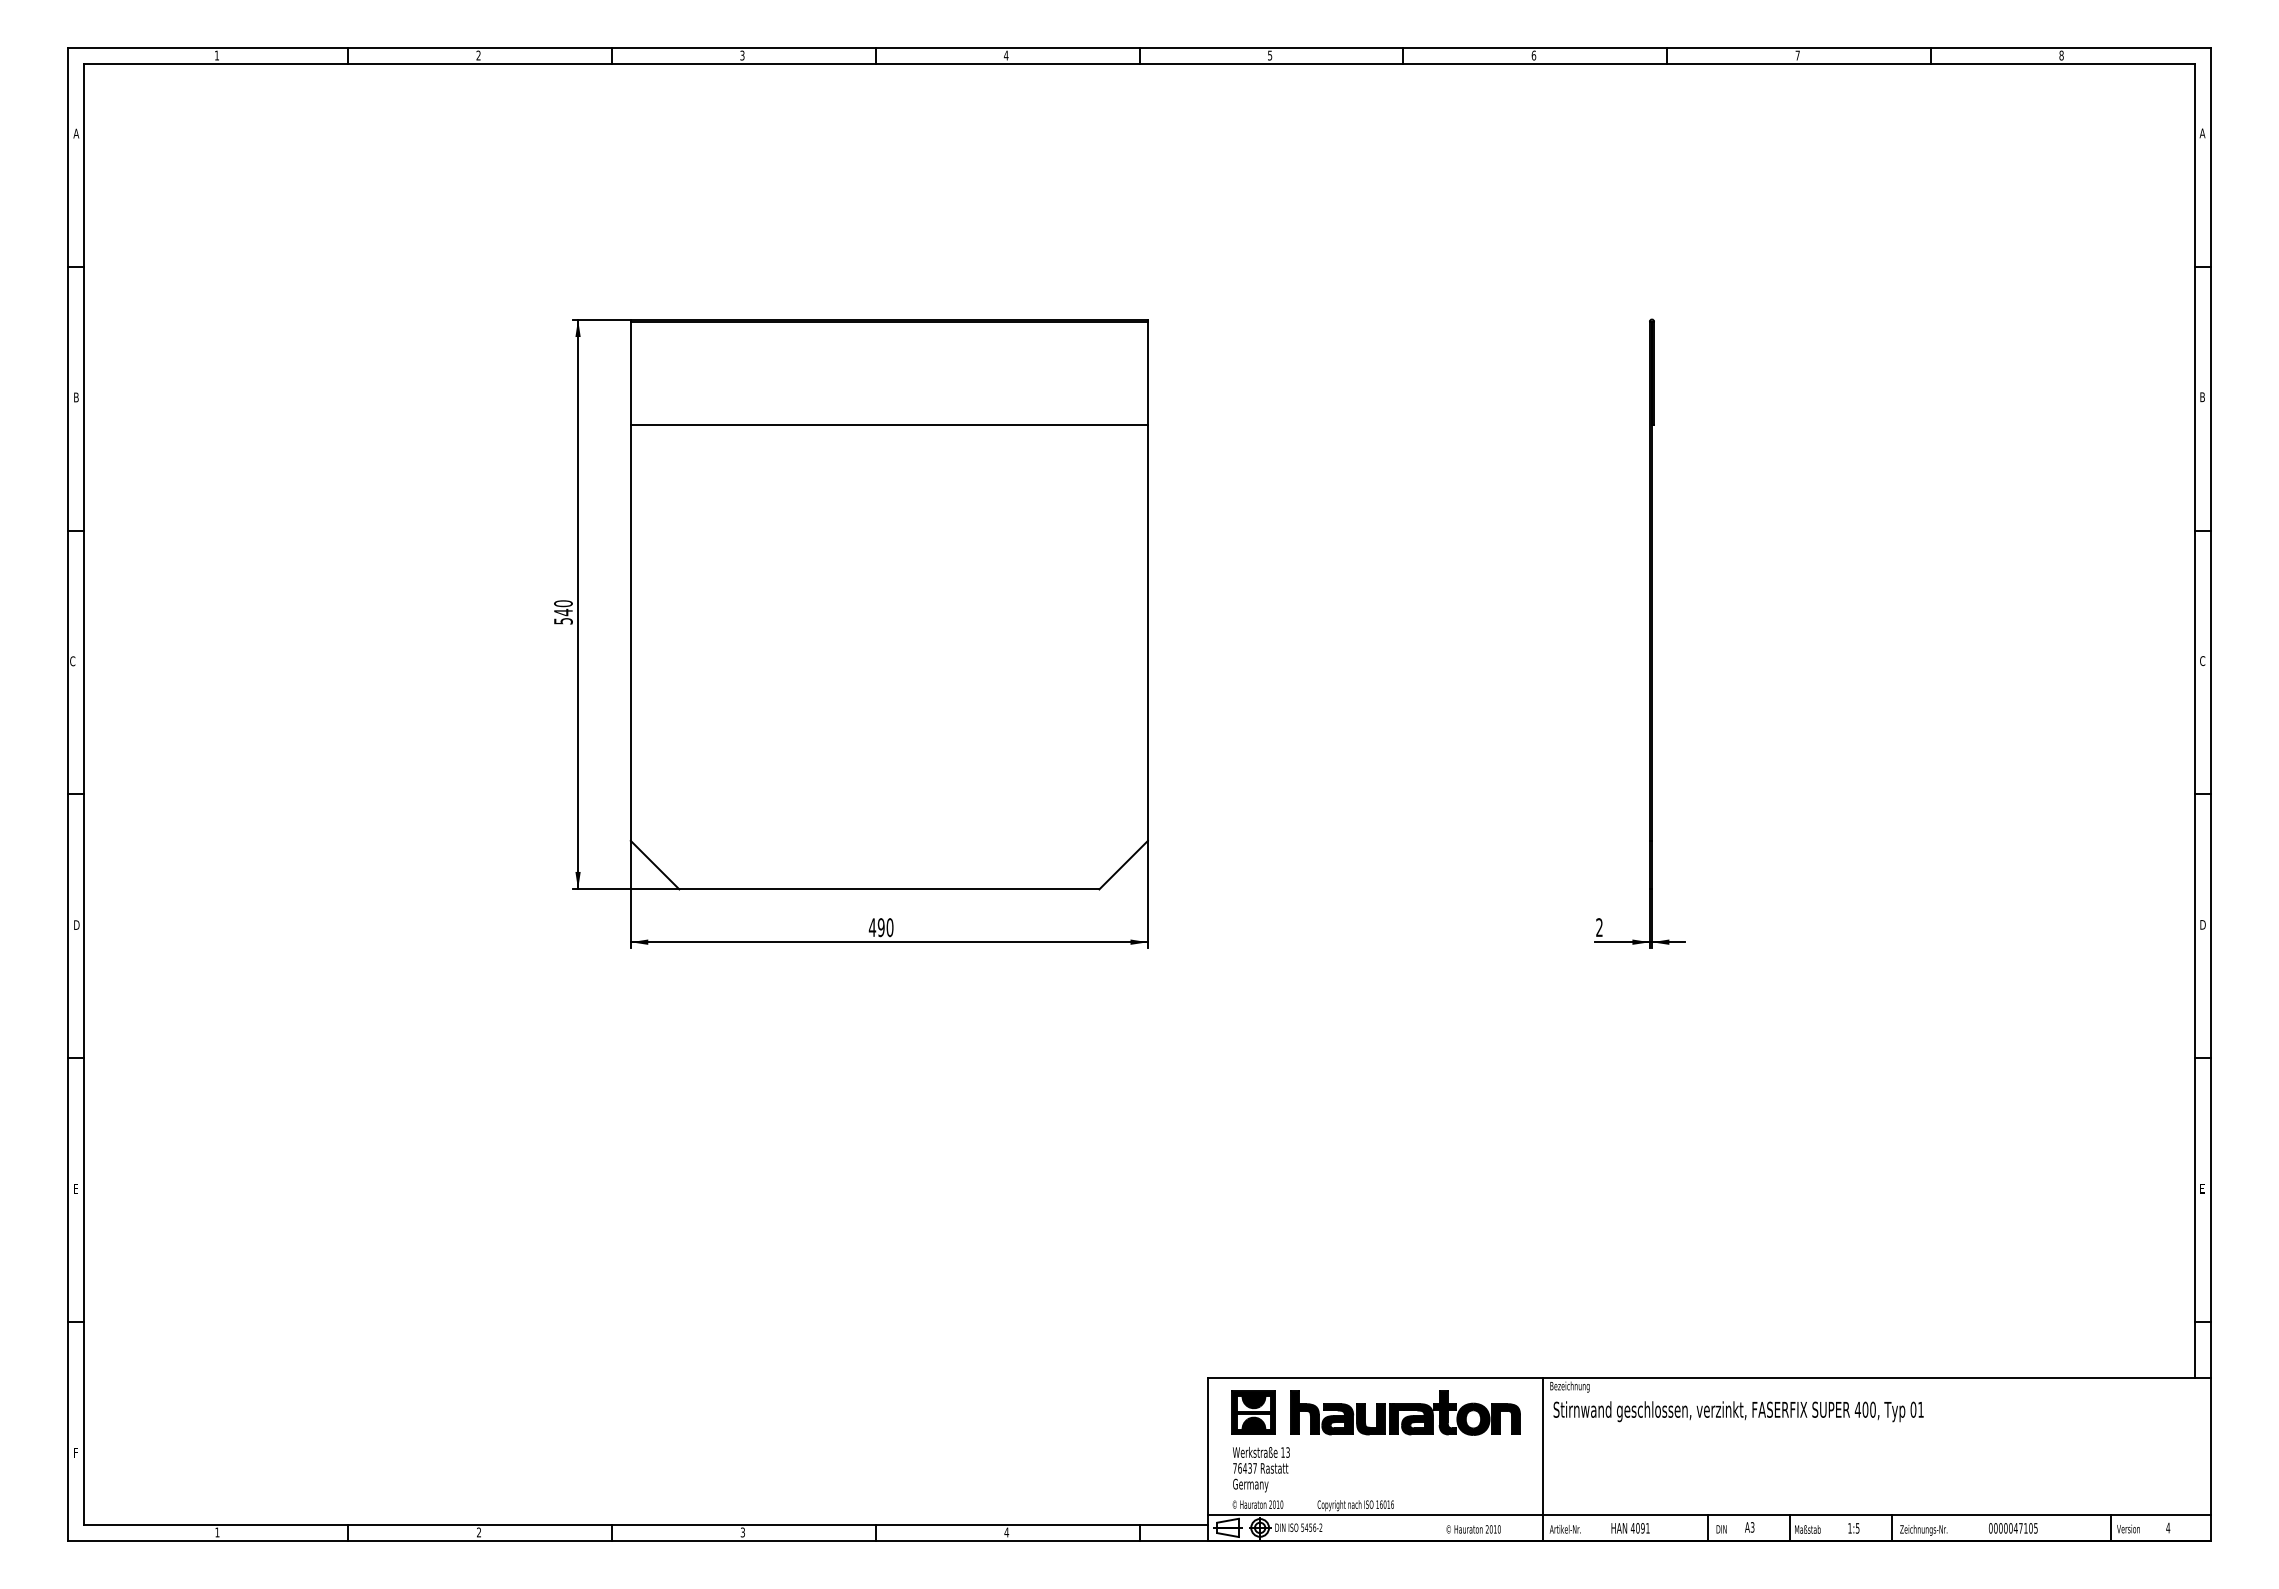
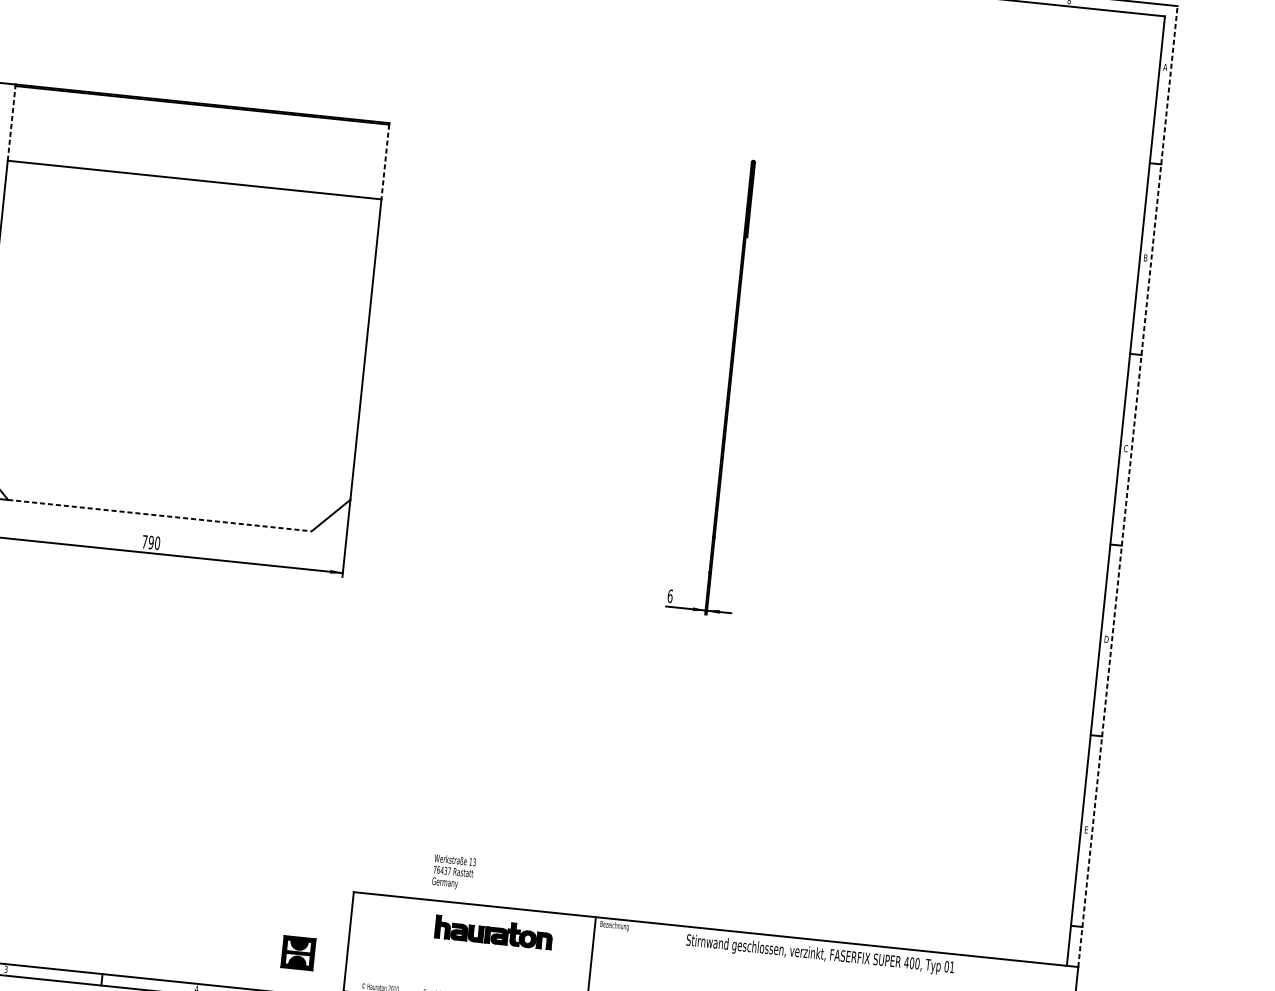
line: (630, 373) -> (11, 123), solid -> dashed
line: (1147, 373) -> (385, 162), solid -> dashed
line: (2210, 712) -> (1127, 486), solid -> dashed
line: (889, 889) -> (160, 515), solid -> dashed
text: (872, 927) -> (144, 541), 490 -> 790
text: (1599, 927) -> (670, 596), 2 -> 6
text: (1738, 1411) -> (820, 954), moved
part: (1253, 1412) -> (298, 952), moved
part: (1405, 1412) -> (493, 932), size x0.7
text: (1261, 1469) -> (454, 872), moved

